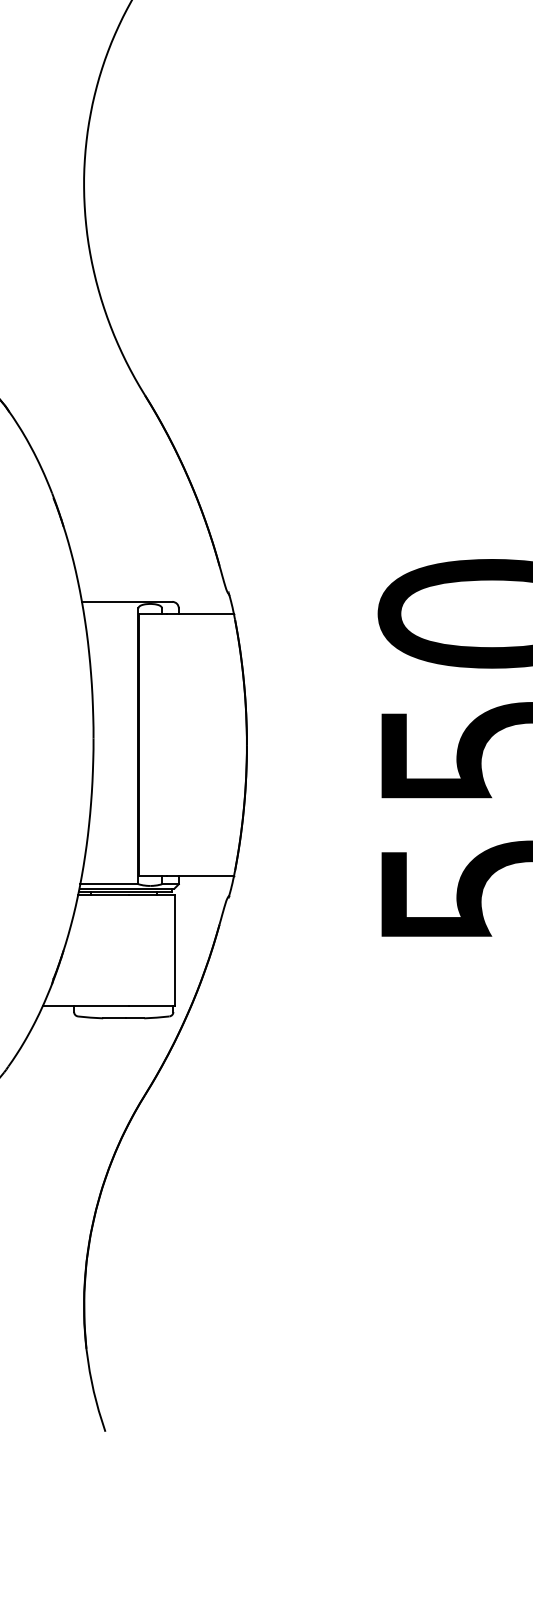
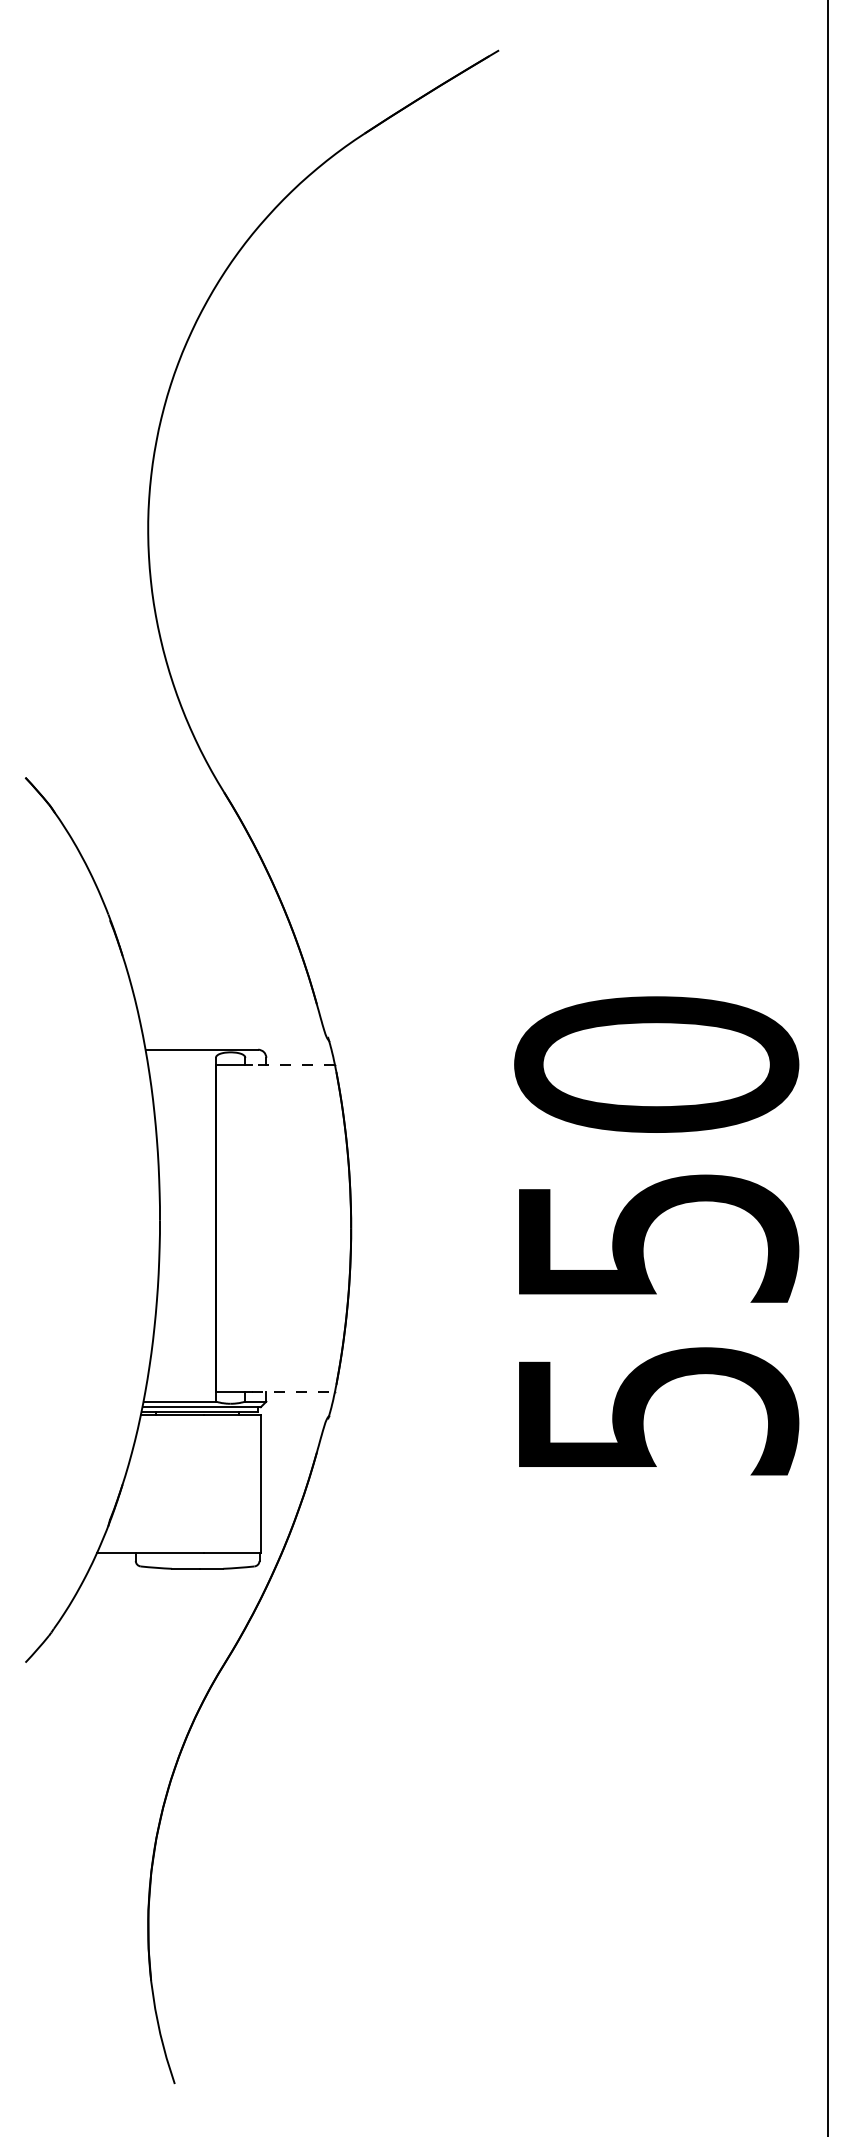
line: (200, 613) -> (293, 1064), solid -> dashed
line: (200, 876) -> (293, 1392), solid -> dashed

